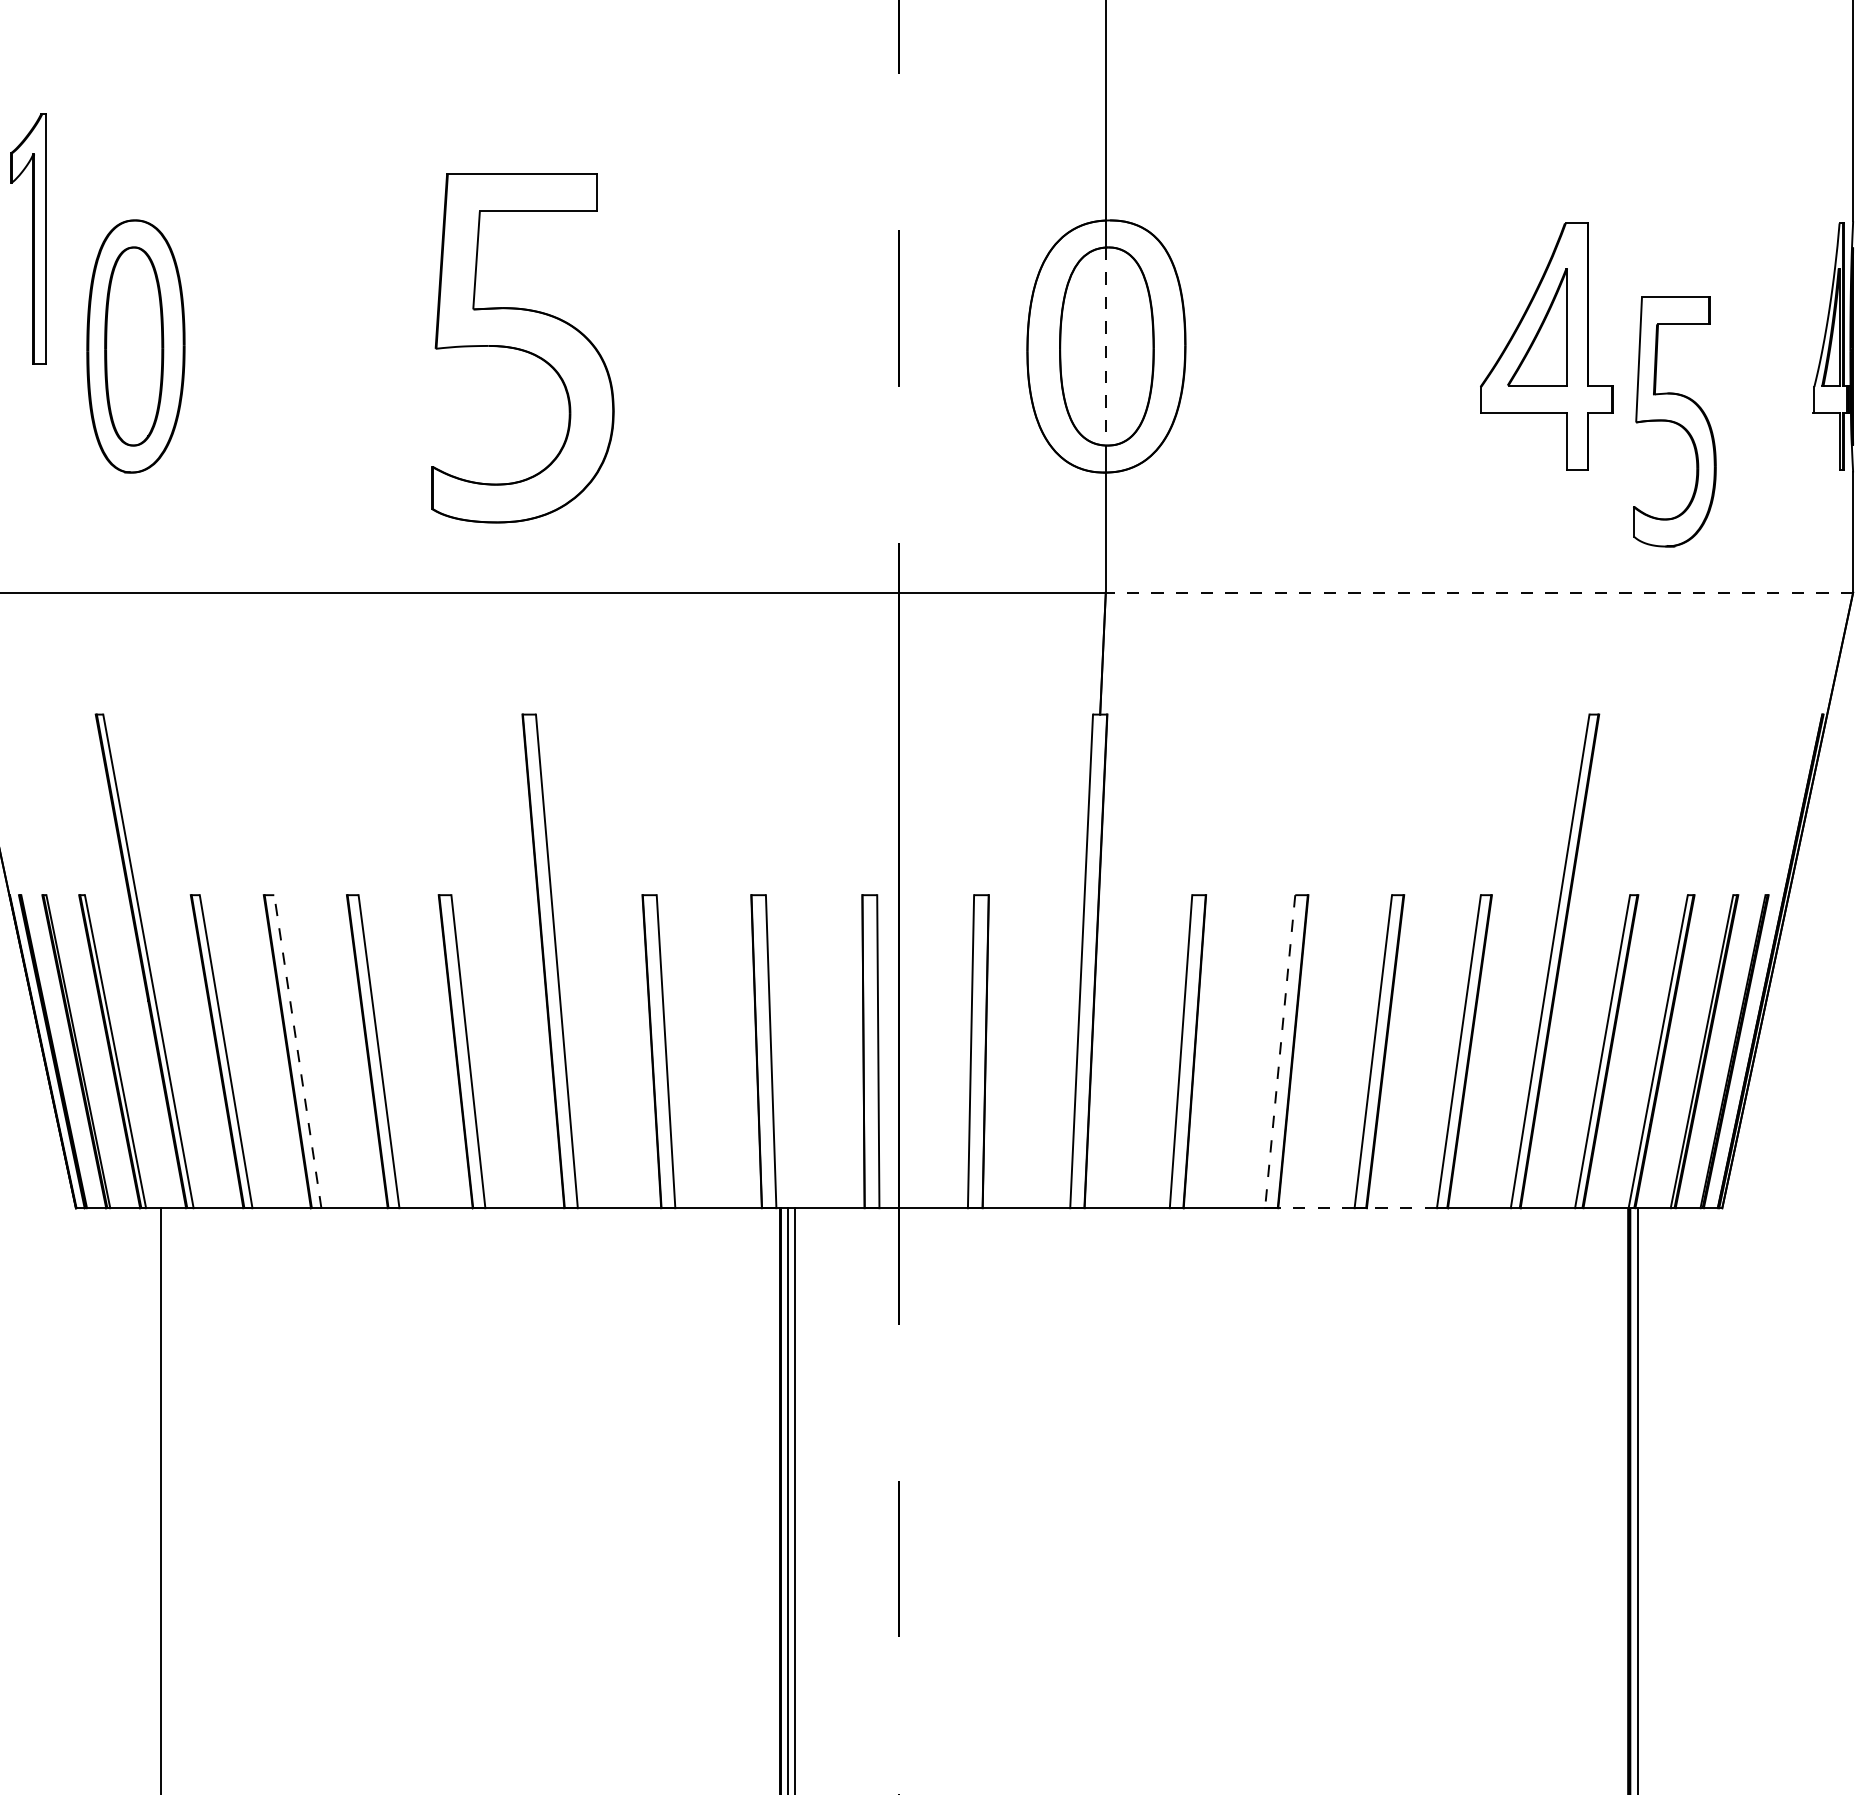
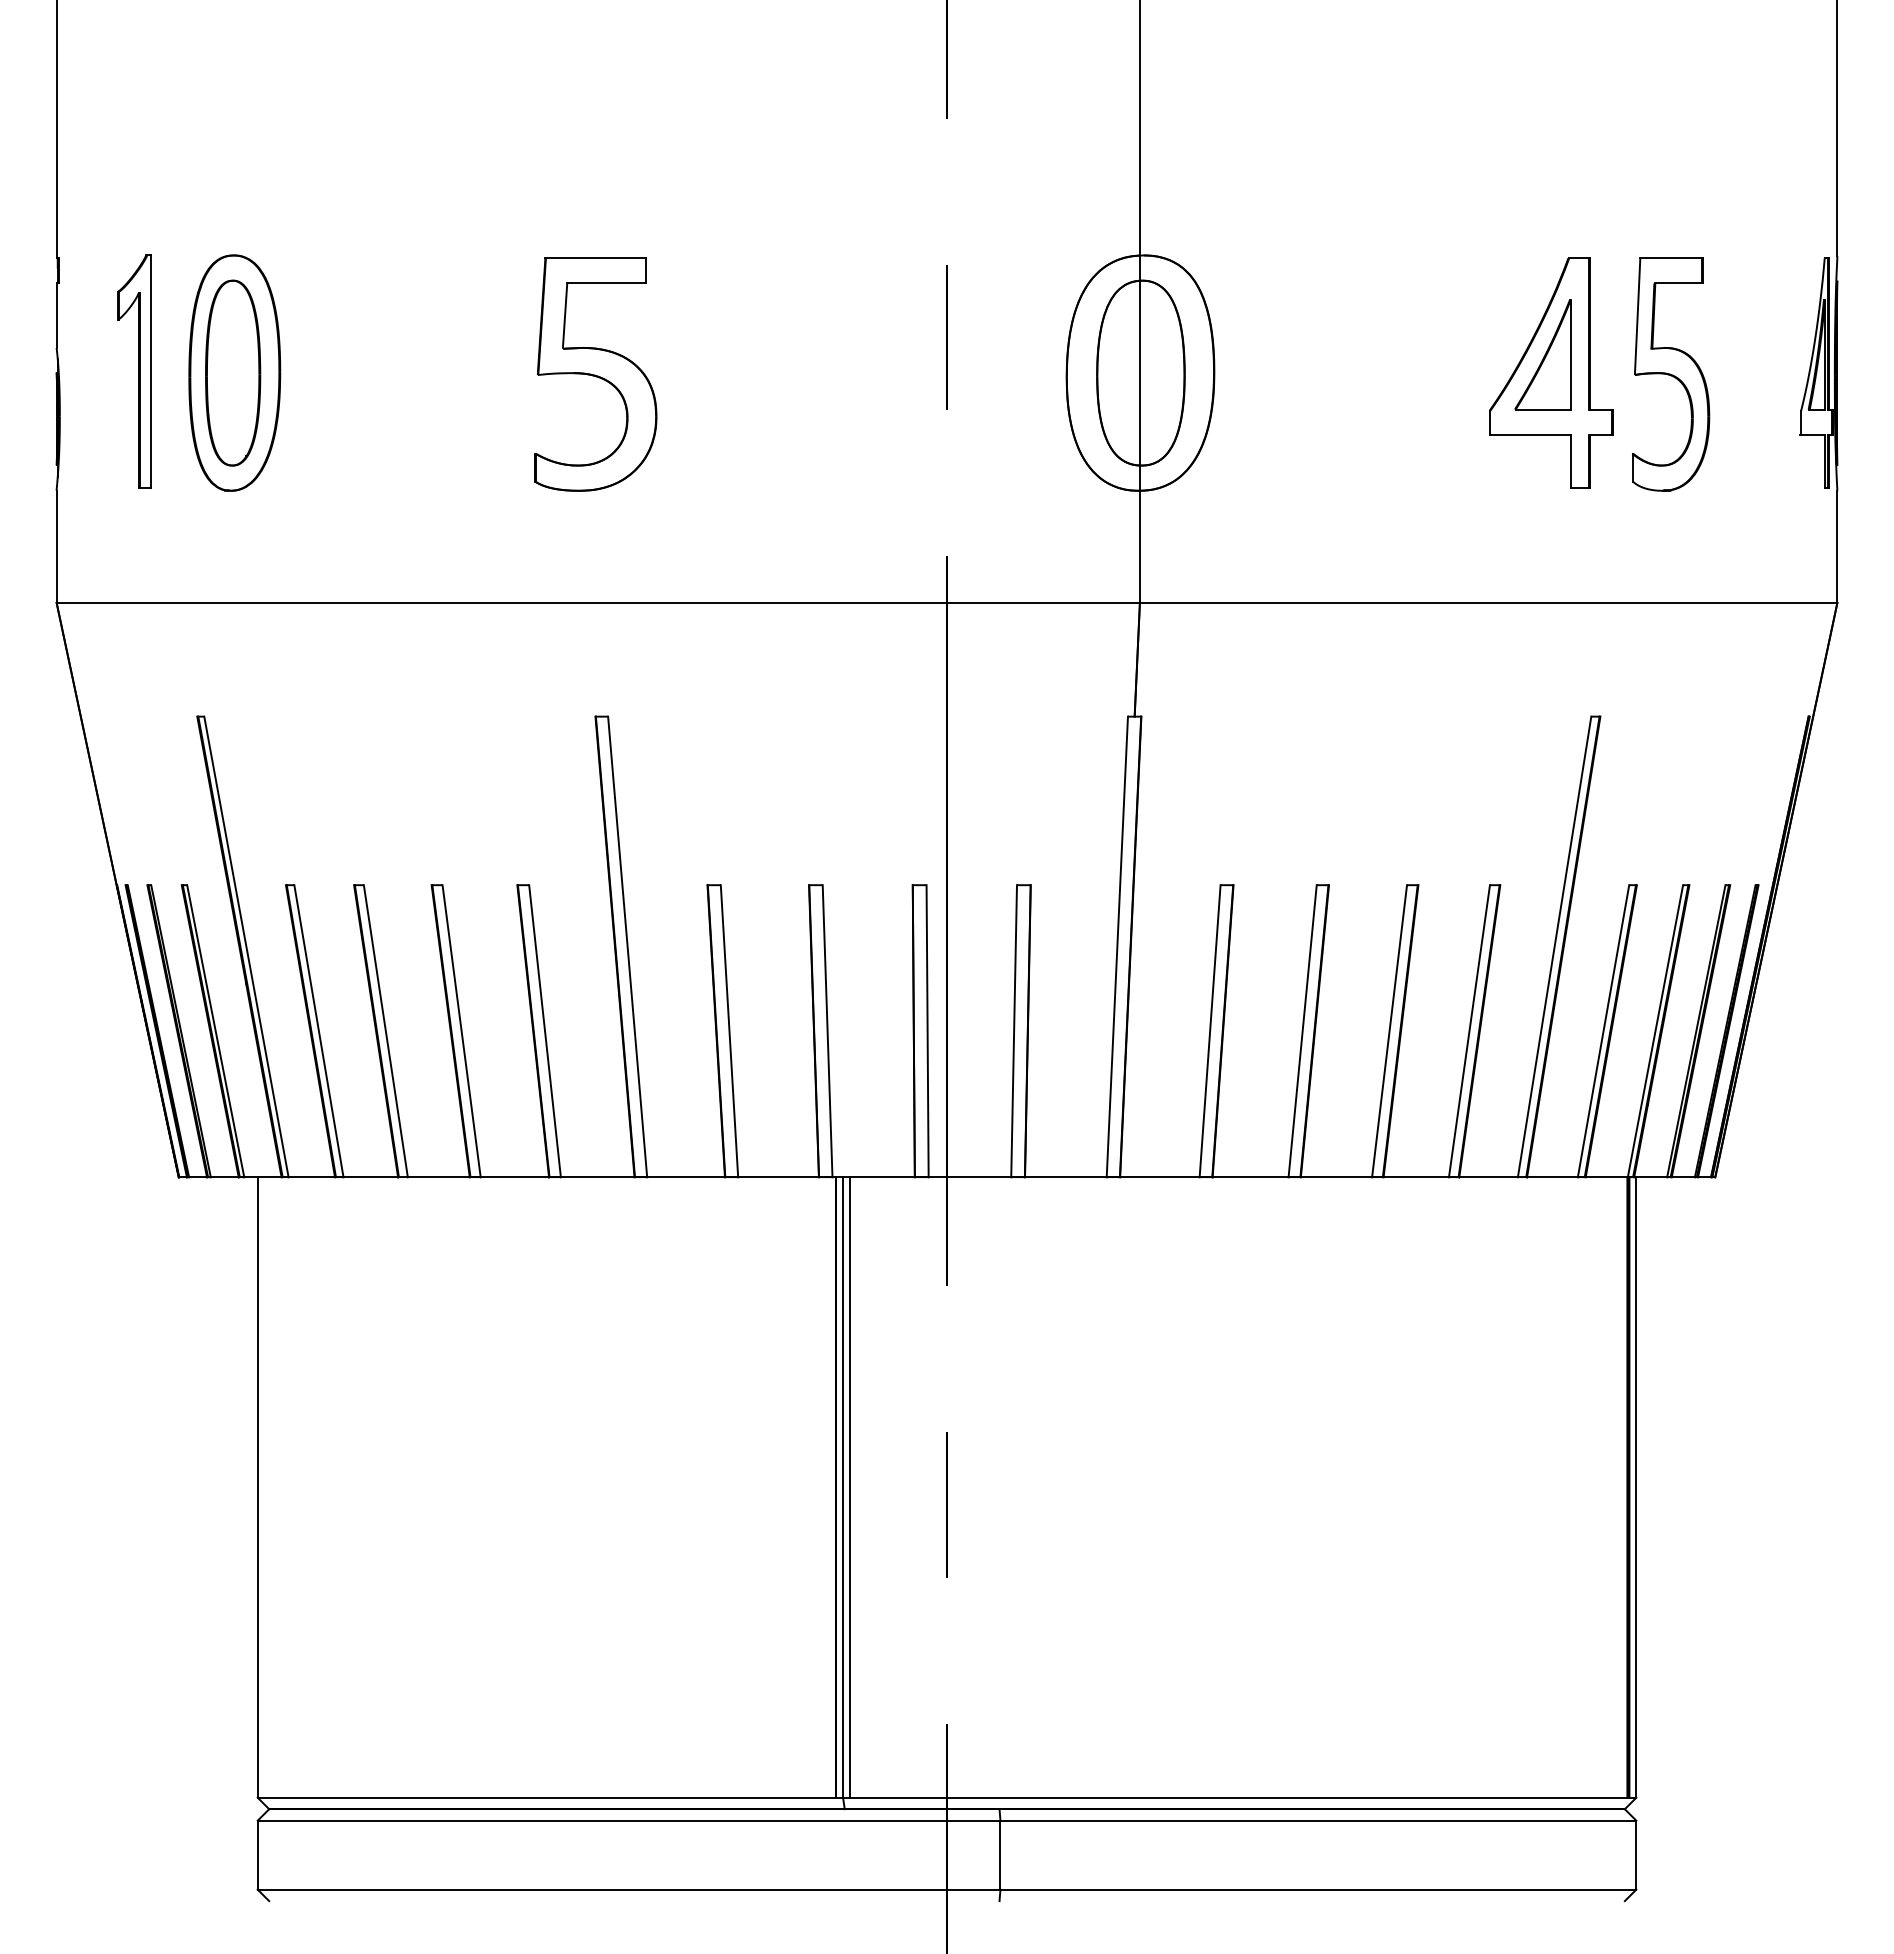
part: (28, 238) -> (134, 371), moved
line: (1105, 346) -> (1139, 373), dashed -> solid
part: (522, 347) -> (595, 374), size x0.71
part: (1674, 421) -> (1670, 374), moved
line: (1479, 592) -> (1488, 602), dashed -> solid
line: (297, 1051) -> (385, 1031), dashed -> solid
line: (1280, 1051) -> (1302, 1031), dashed -> solid
line: (1316, 1208) -> (1336, 1177), dashed -> solid
line: (1402, 1208) -> (1416, 1177), dashed -> solid

